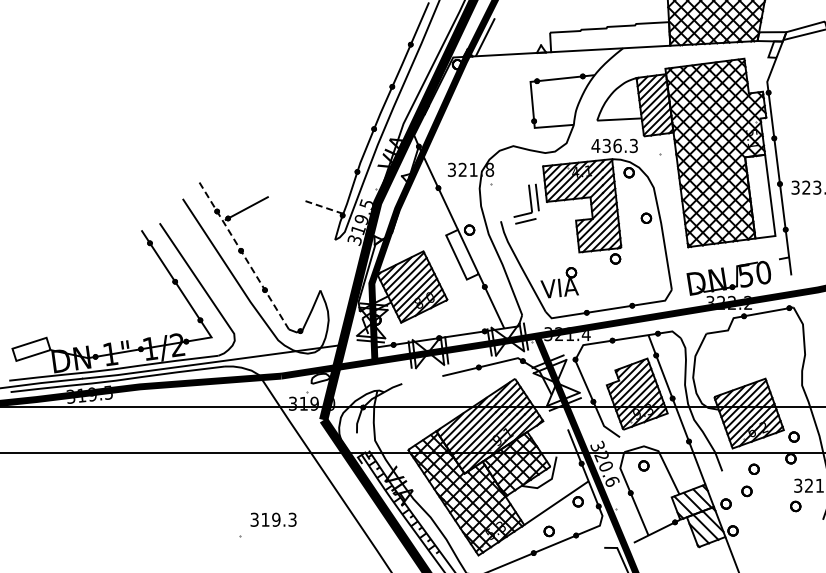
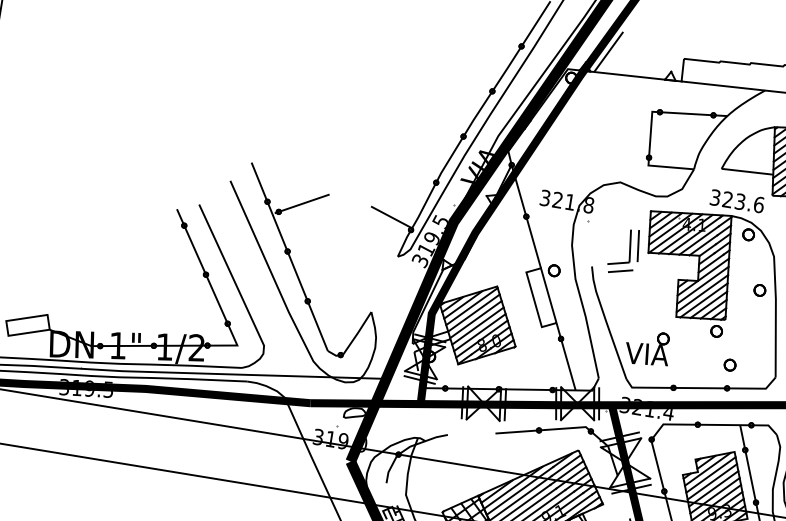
text: (614, 145) -> (736, 200), 436.3 -> 323.6
line: (324, 207) -> (391, 217), dashed -> solid
line: (243, 254) -> (289, 256), dashed -> solid
part: (631, 285) -> (730, 364), added

